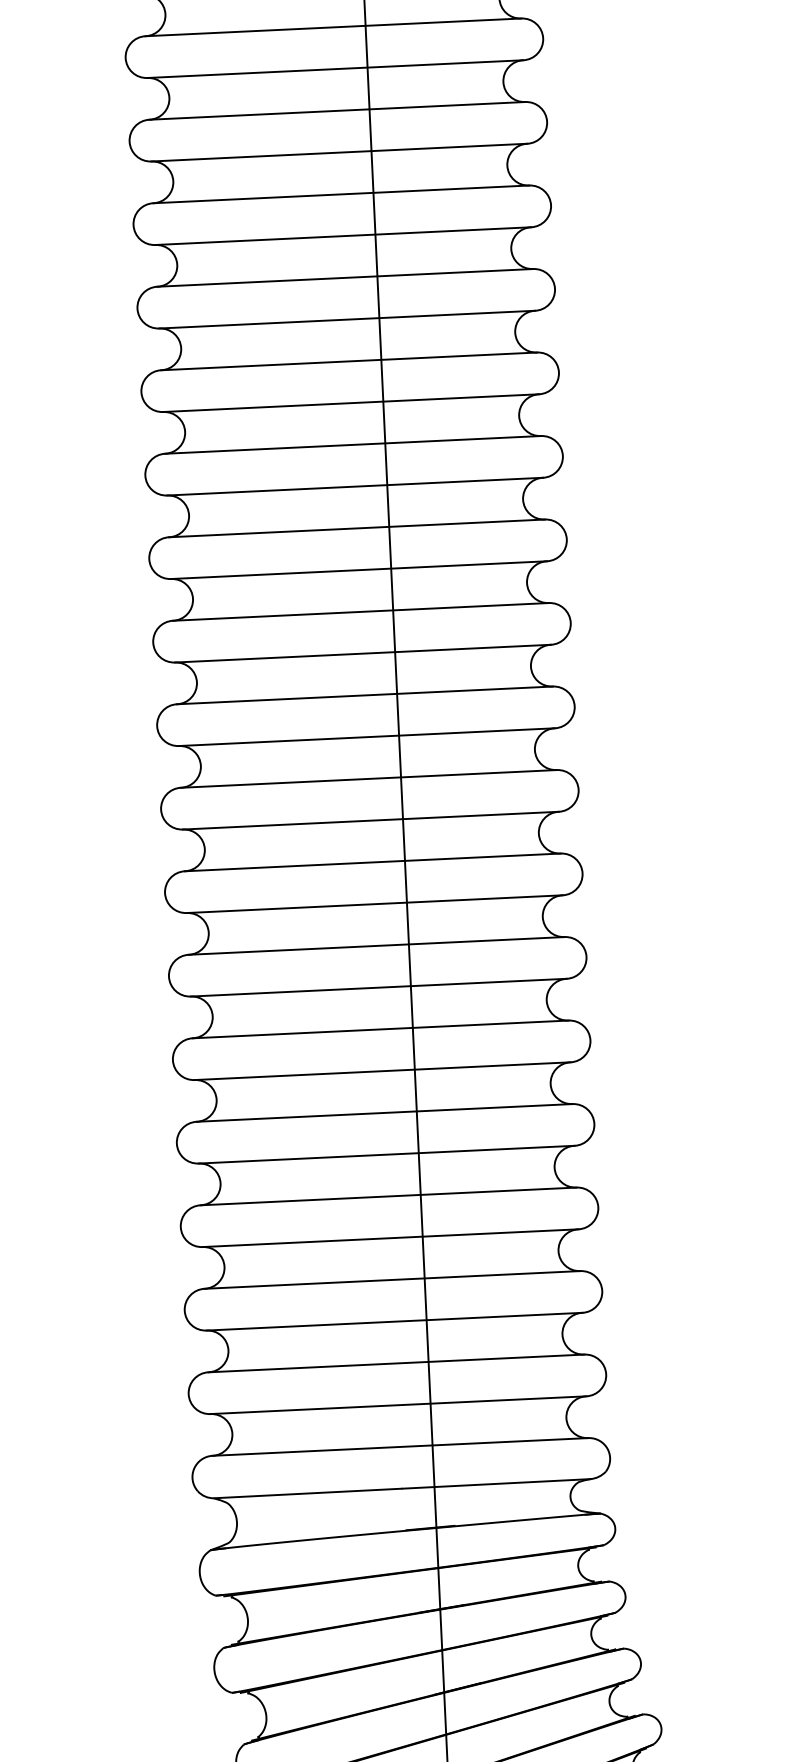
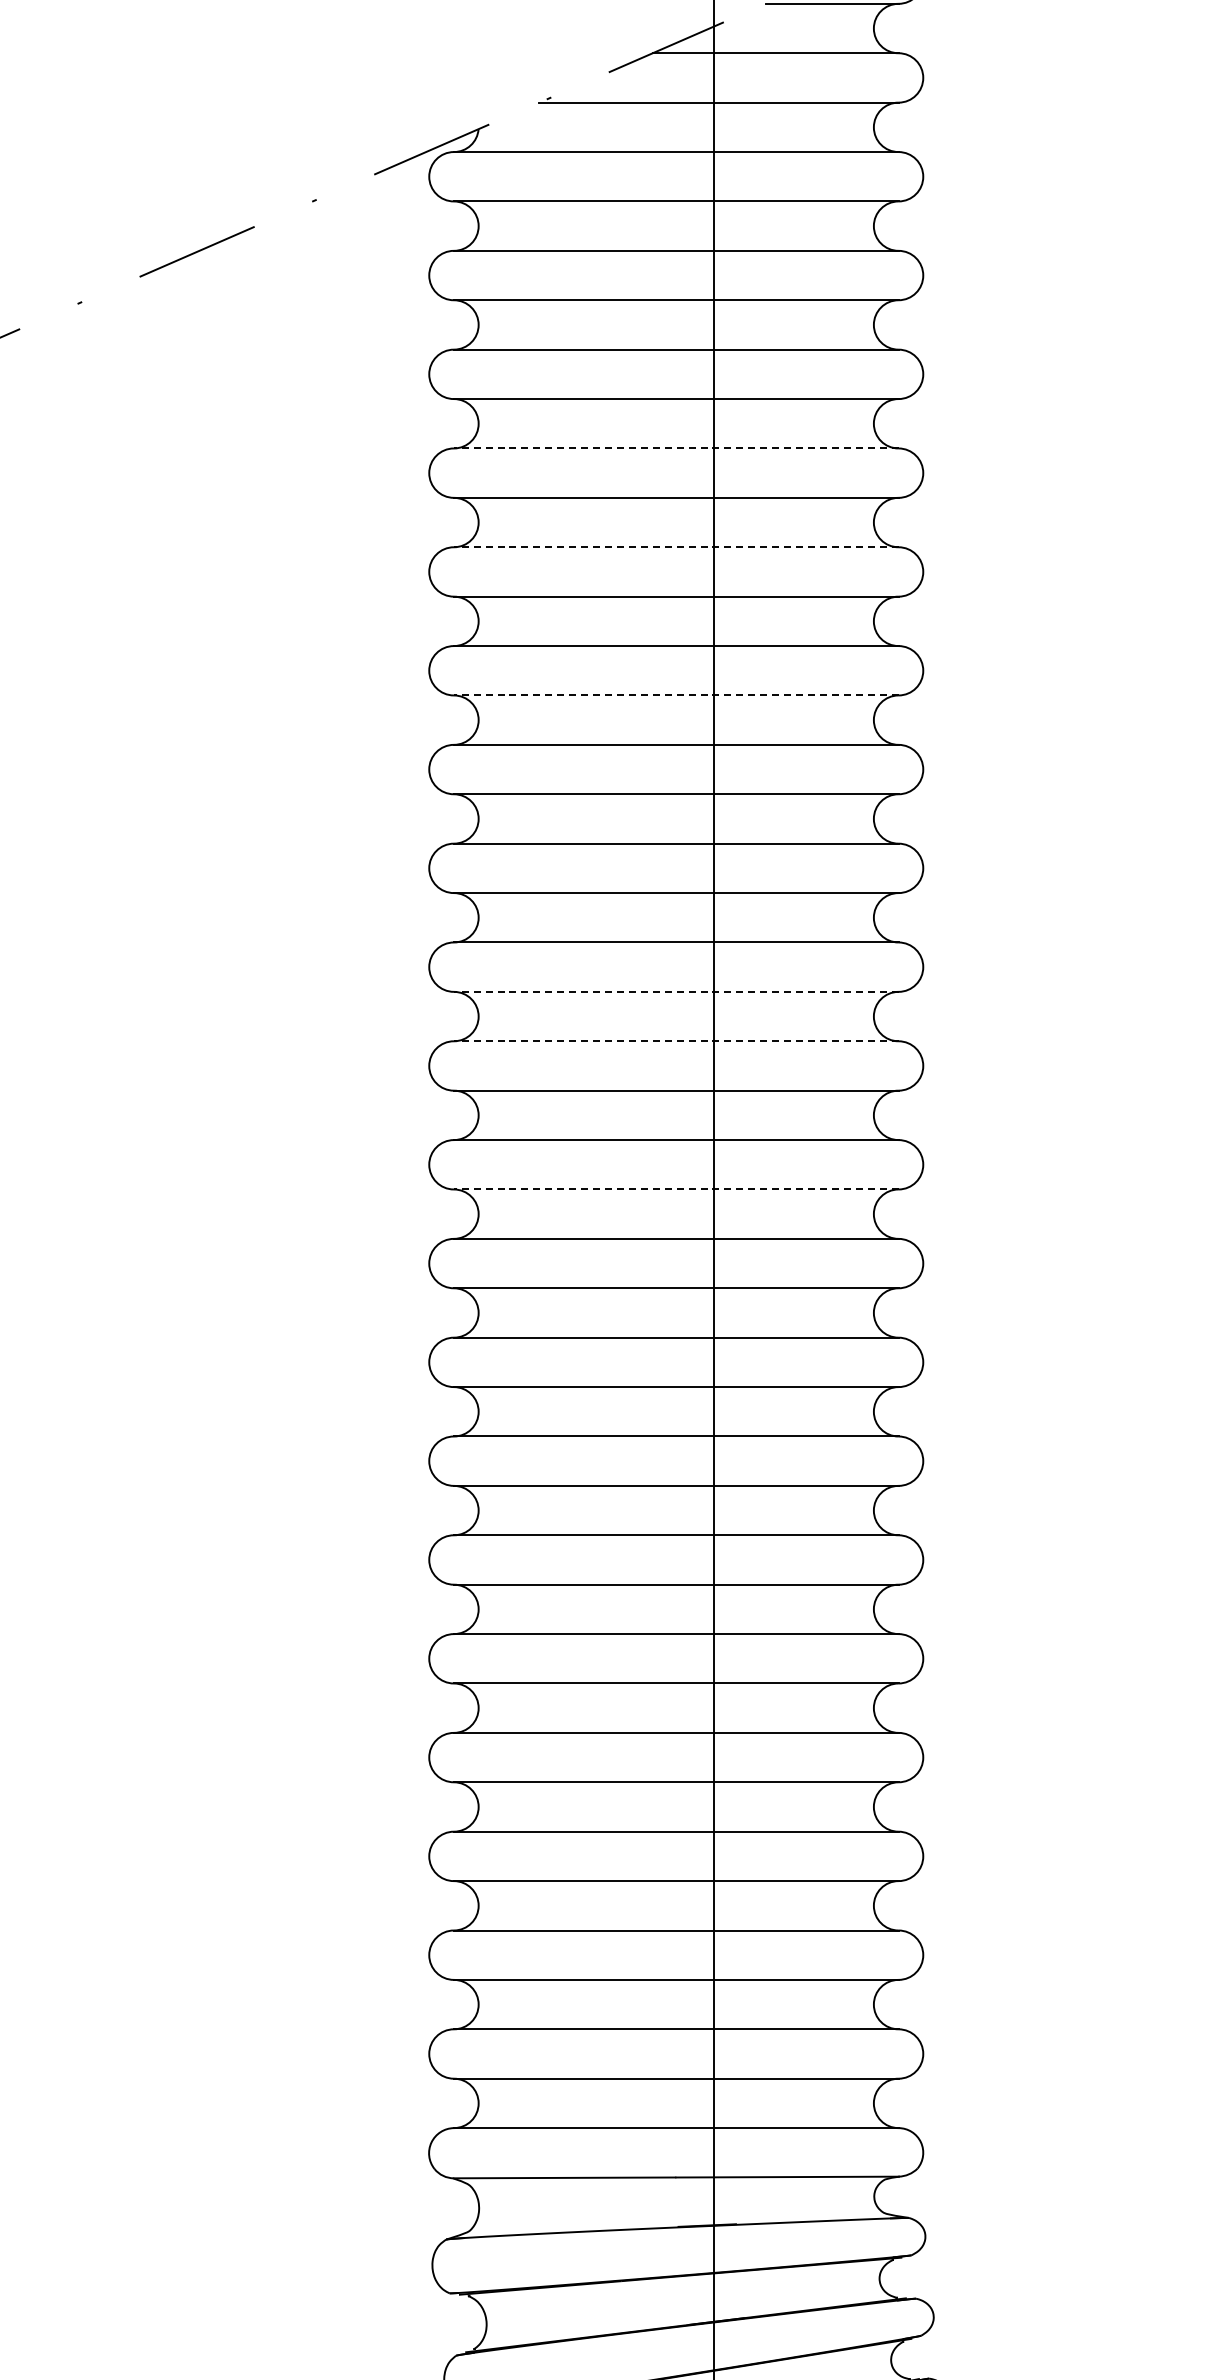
line: (332, 27) -> (675, 448), solid -> dashed
line: (336, 111) -> (675, 547), solid -> dashed
line: (342, 236) -> (675, 695), solid -> dashed
line: (354, 486) -> (675, 991), solid -> dashed
line: (356, 528) -> (675, 1041), solid -> dashed
line: (362, 653) -> (675, 1189), solid -> dashed

